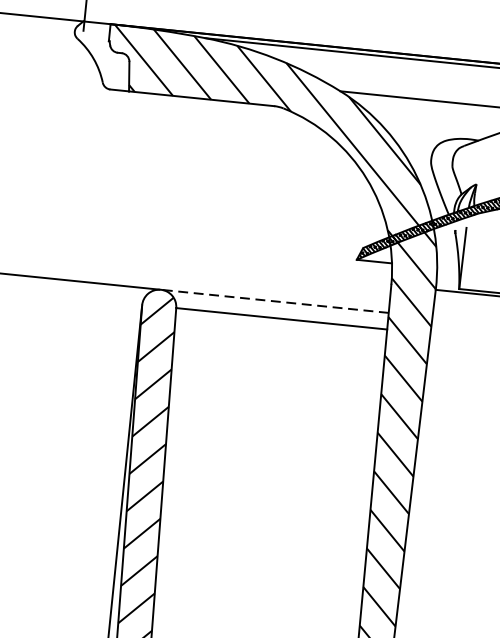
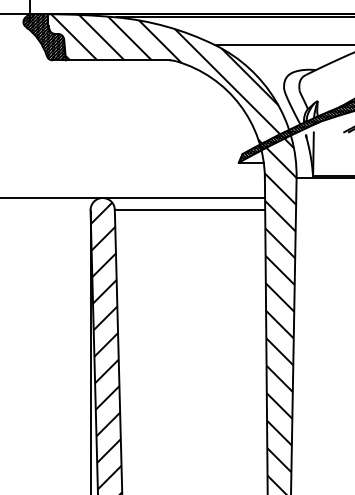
hatch: (102, 56) -> (44, 37), added
line: (274, 301) -> (183, 198), dashed -> solid

